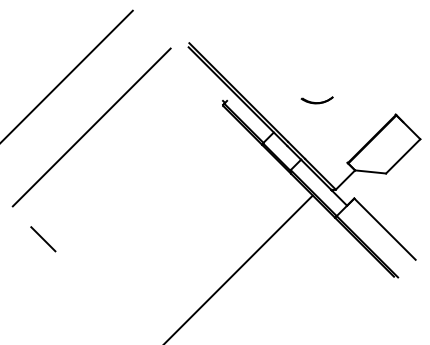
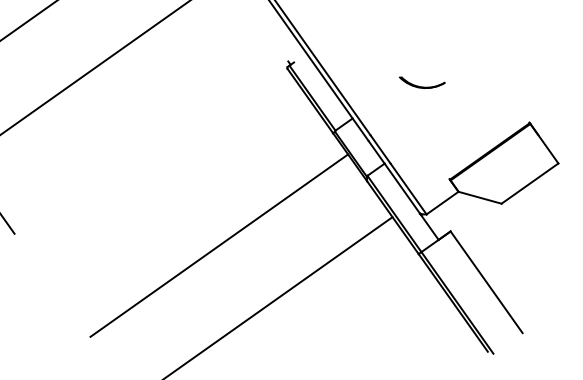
line: (196, 235) -> (218, 245), added

